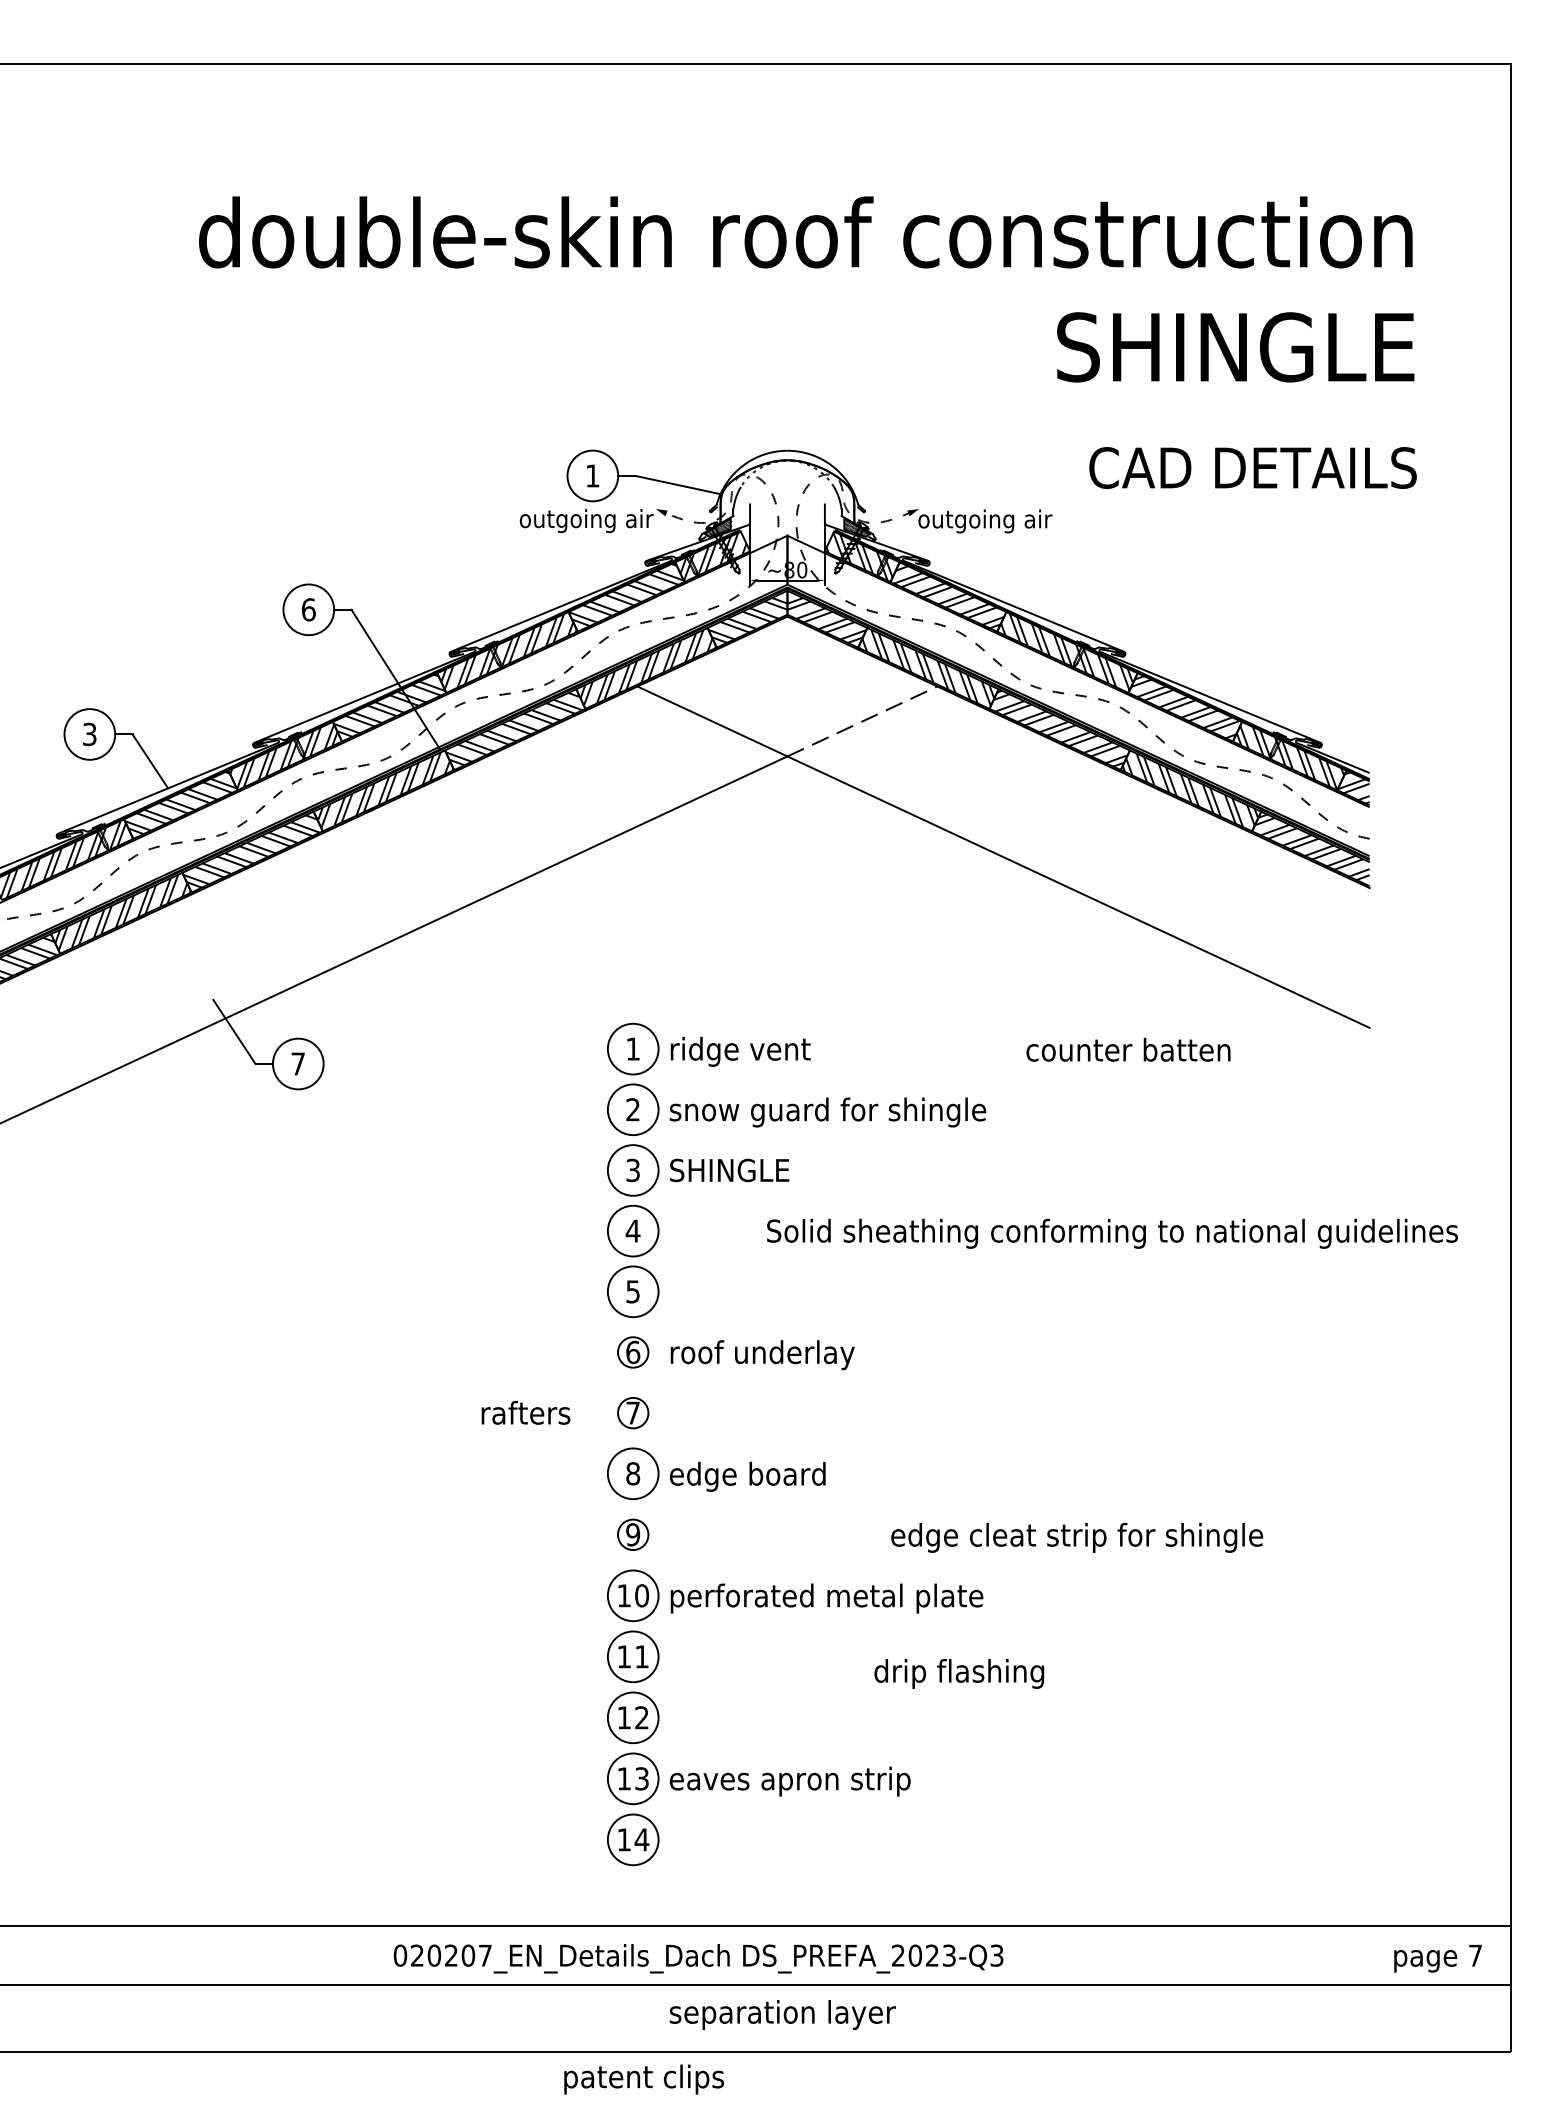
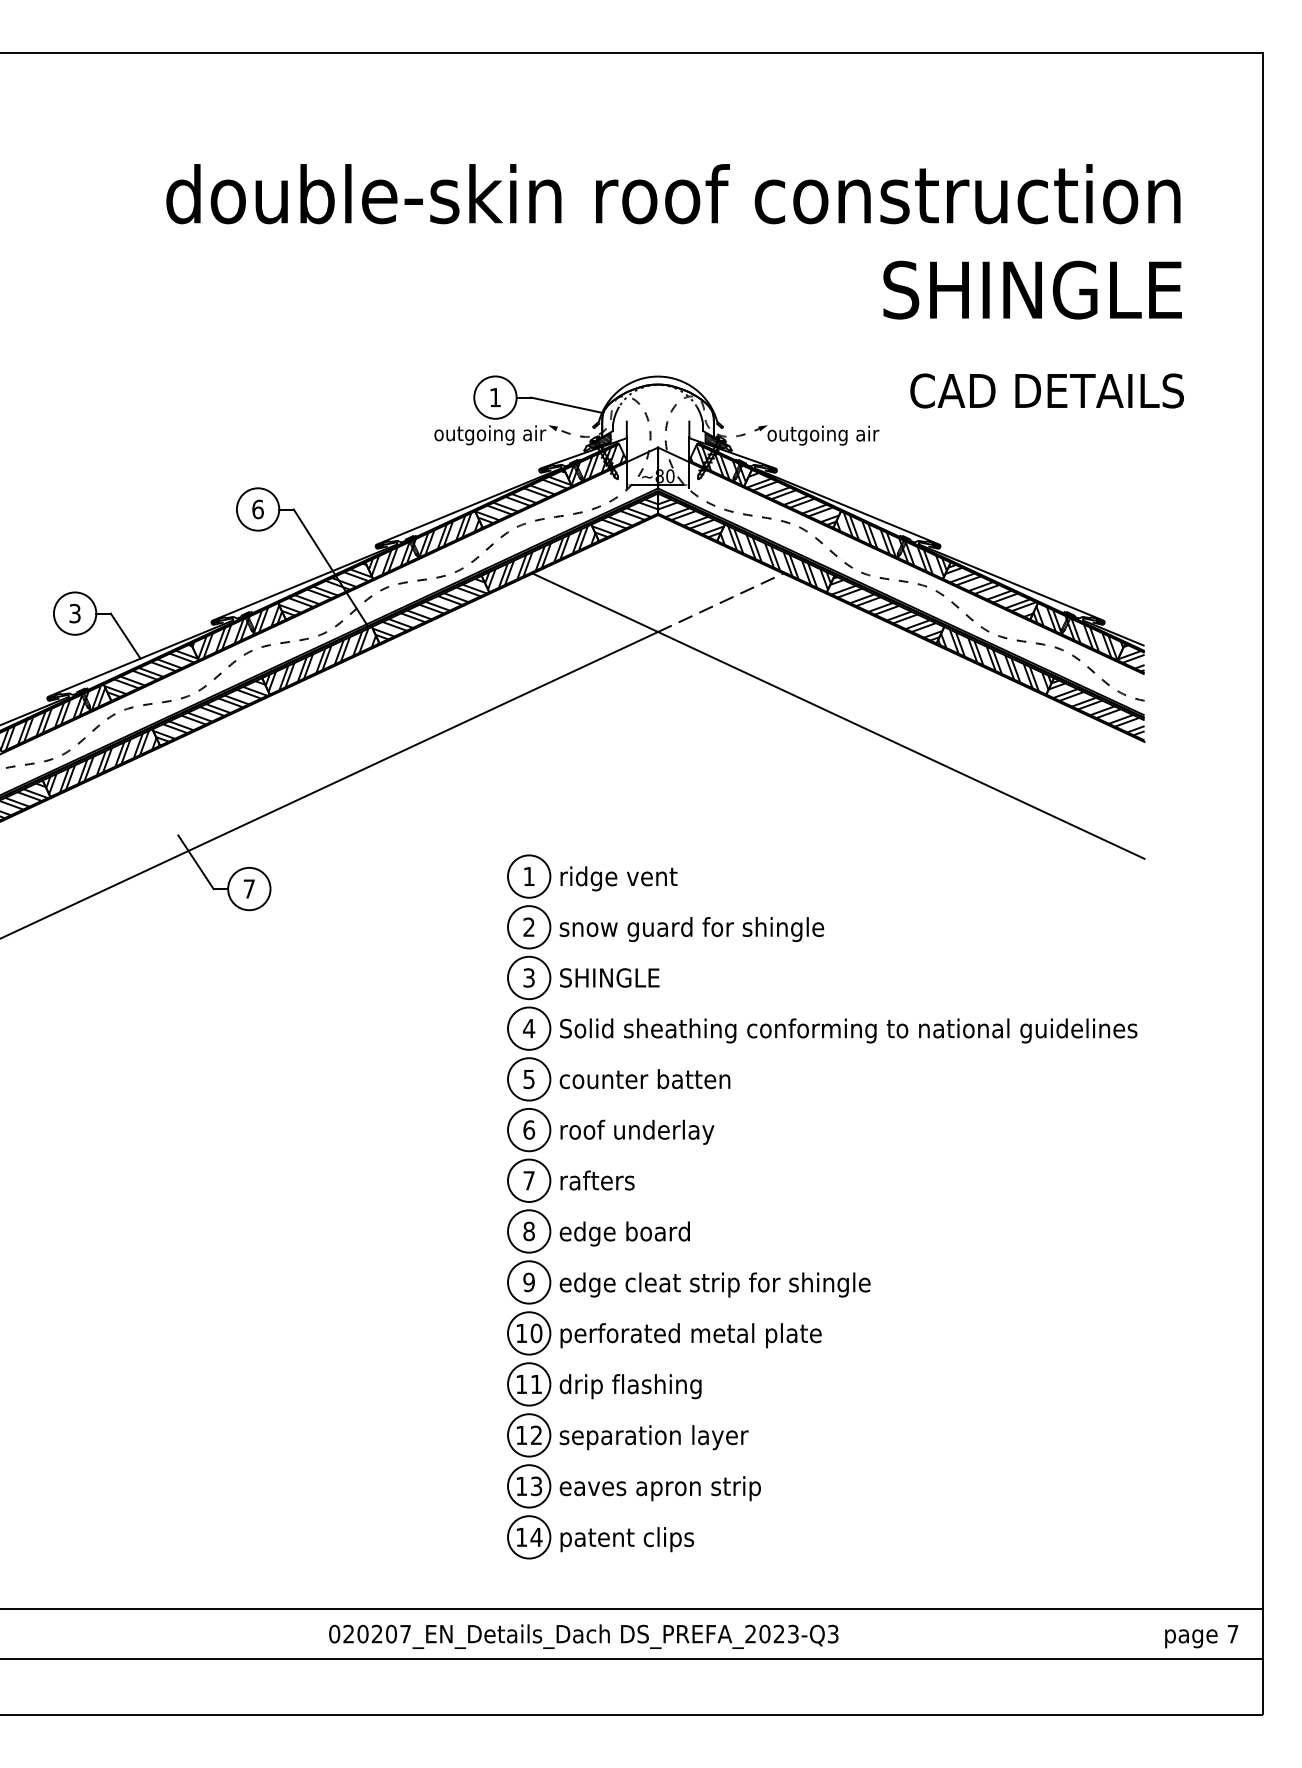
text: (1127, 1050) -> (644, 1079), moved
text: (1112, 1233) -> (848, 1030), moved
circle: (633, 1351) -> (529, 1129), size x1.67
text: (525, 1412) -> (597, 1180), moved
circle: (633, 1412) -> (529, 1180), size x1.67
circle: (633, 1534) -> (529, 1282), size x1.67
text: (1076, 1537) -> (714, 1284), moved
text: (959, 1673) -> (630, 1386), moved
text: (781, 2014) -> (653, 1437), moved
text: (643, 2079) -> (626, 1539), moved

